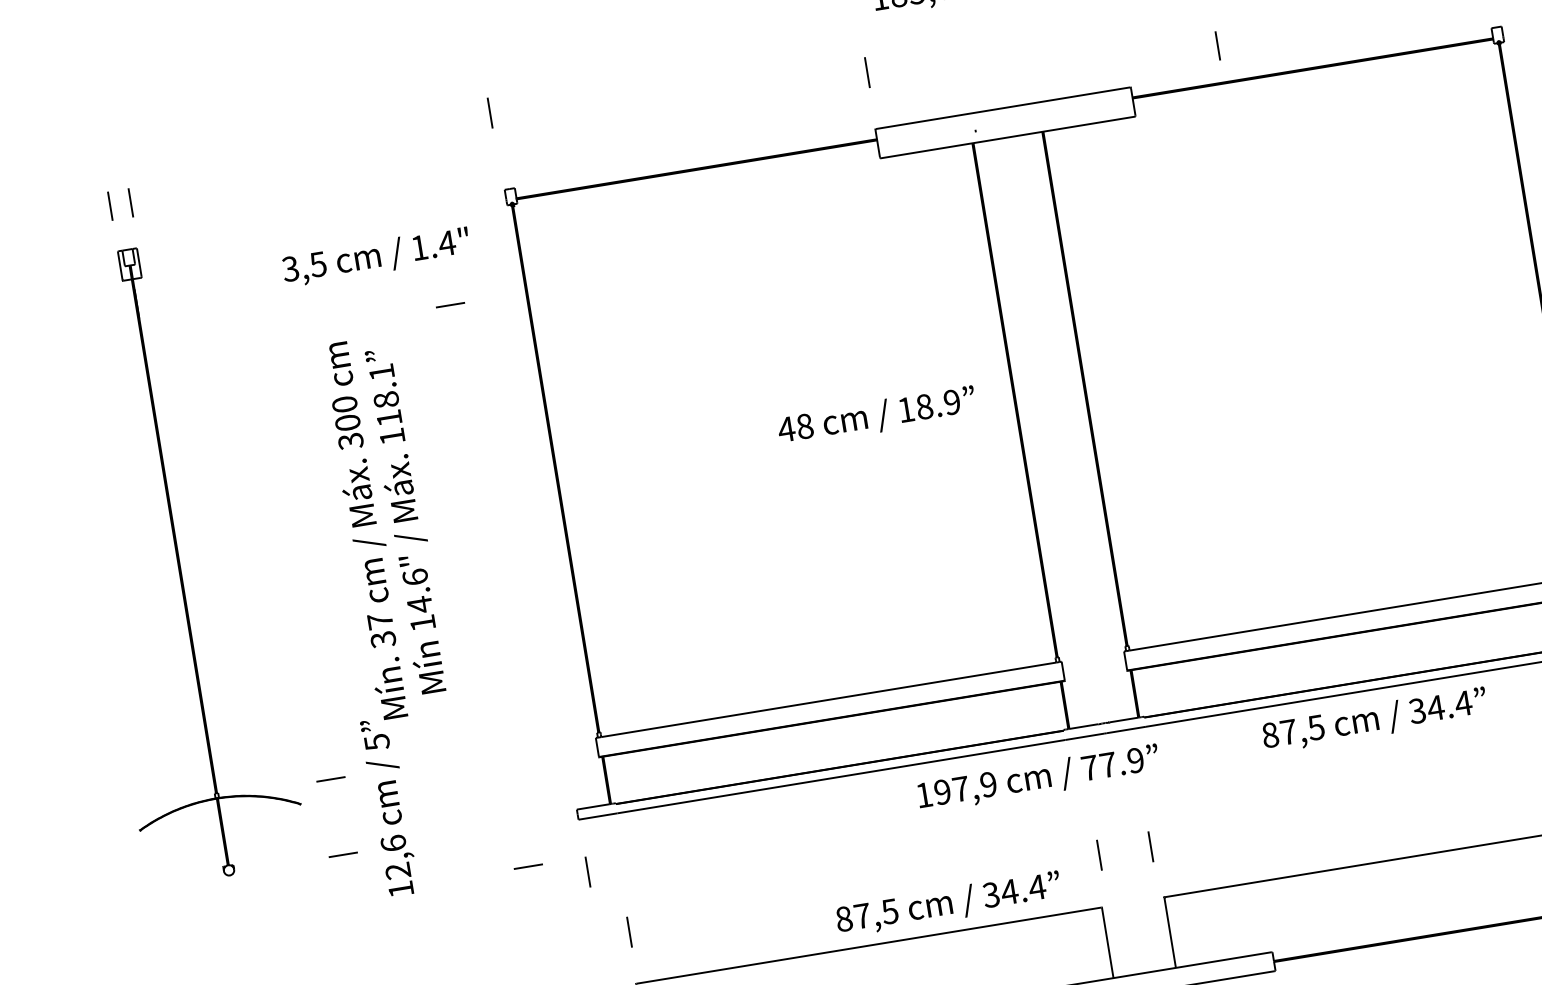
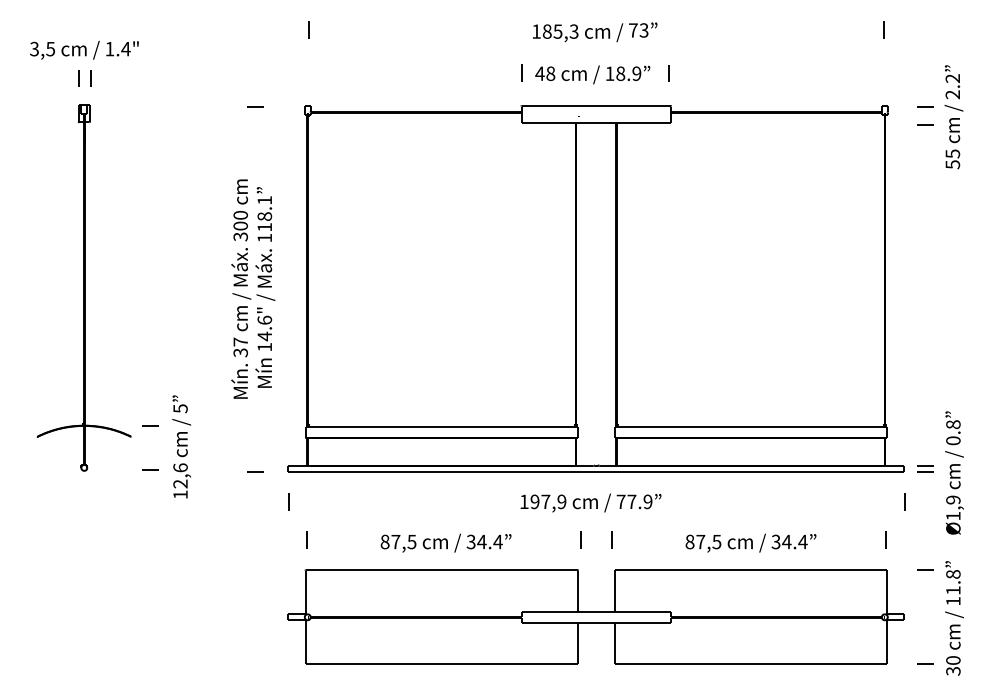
line: (1216, 46) -> (668, 73), moved
line: (489, 112) -> (308, 29), moved
text: (376, 255) -> (84, 49), moved
line: (451, 304) -> (255, 106), moved
text: (876, 416) -> (592, 74), moved
text: (387, 525) -> (253, 288), moved
text: (1373, 719) -> (750, 542), moved
text: (1037, 777) -> (590, 502), moved
line: (528, 866) -> (255, 471), moved
text: (947, 903) -> (445, 542), moved

